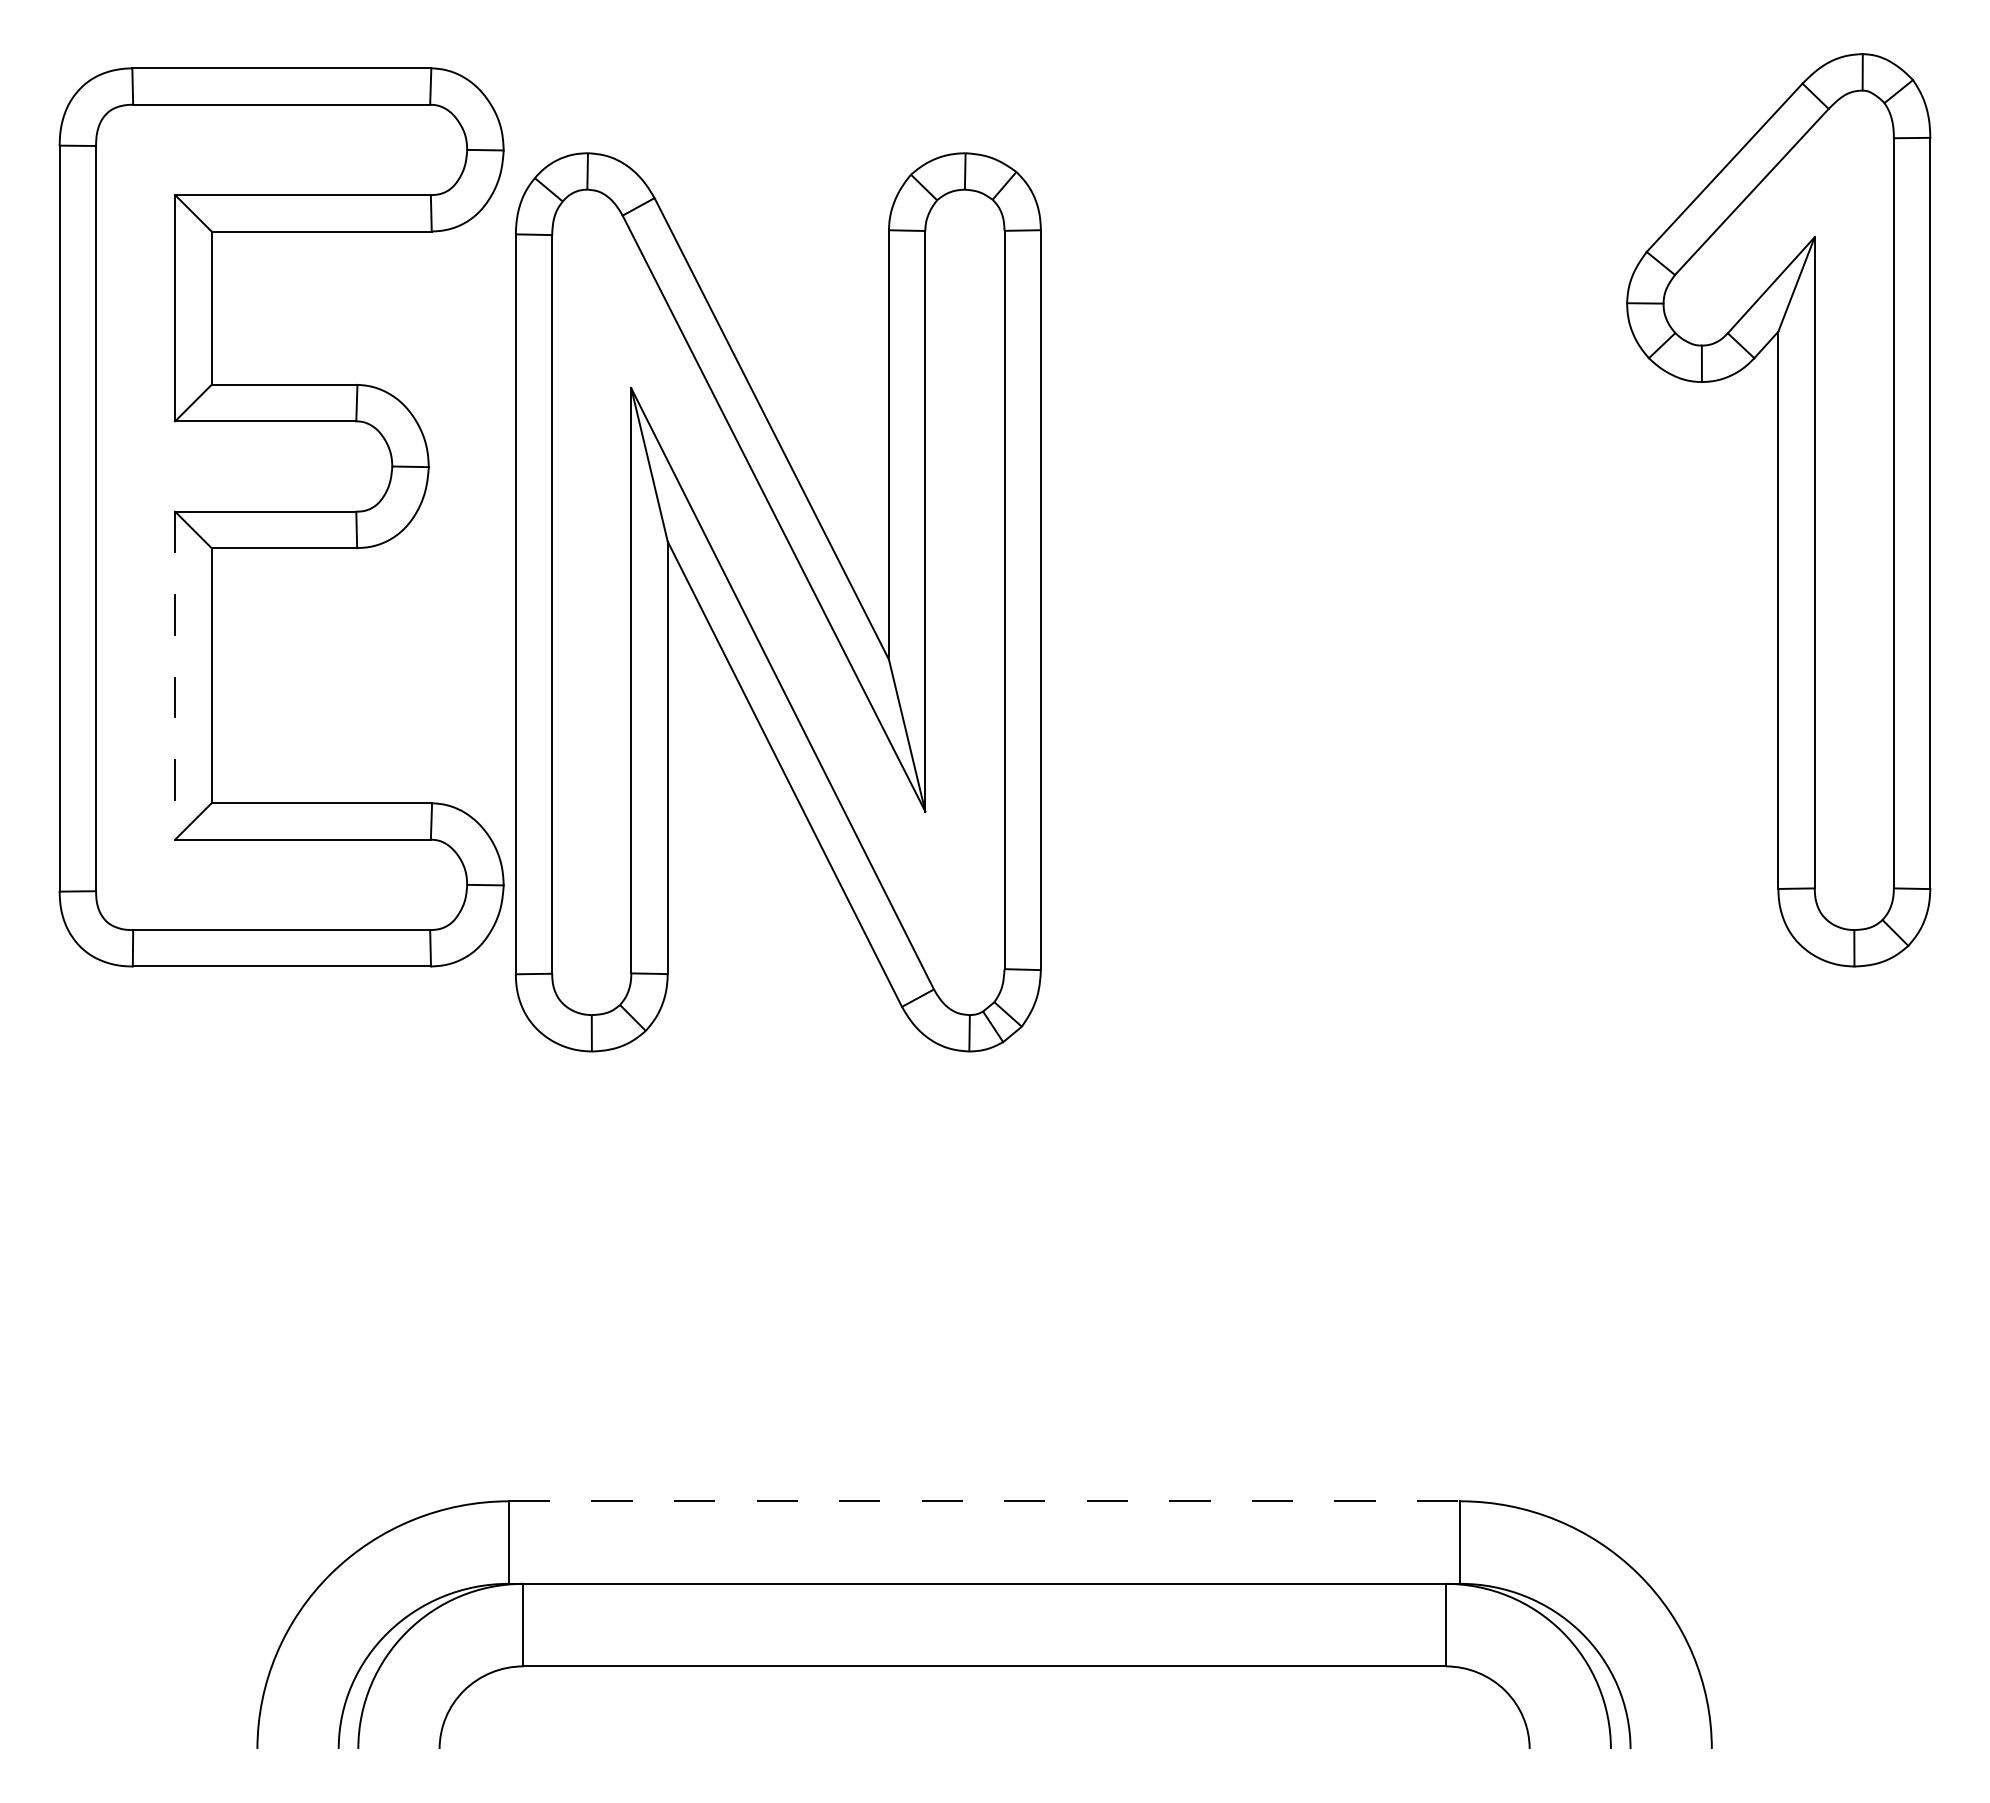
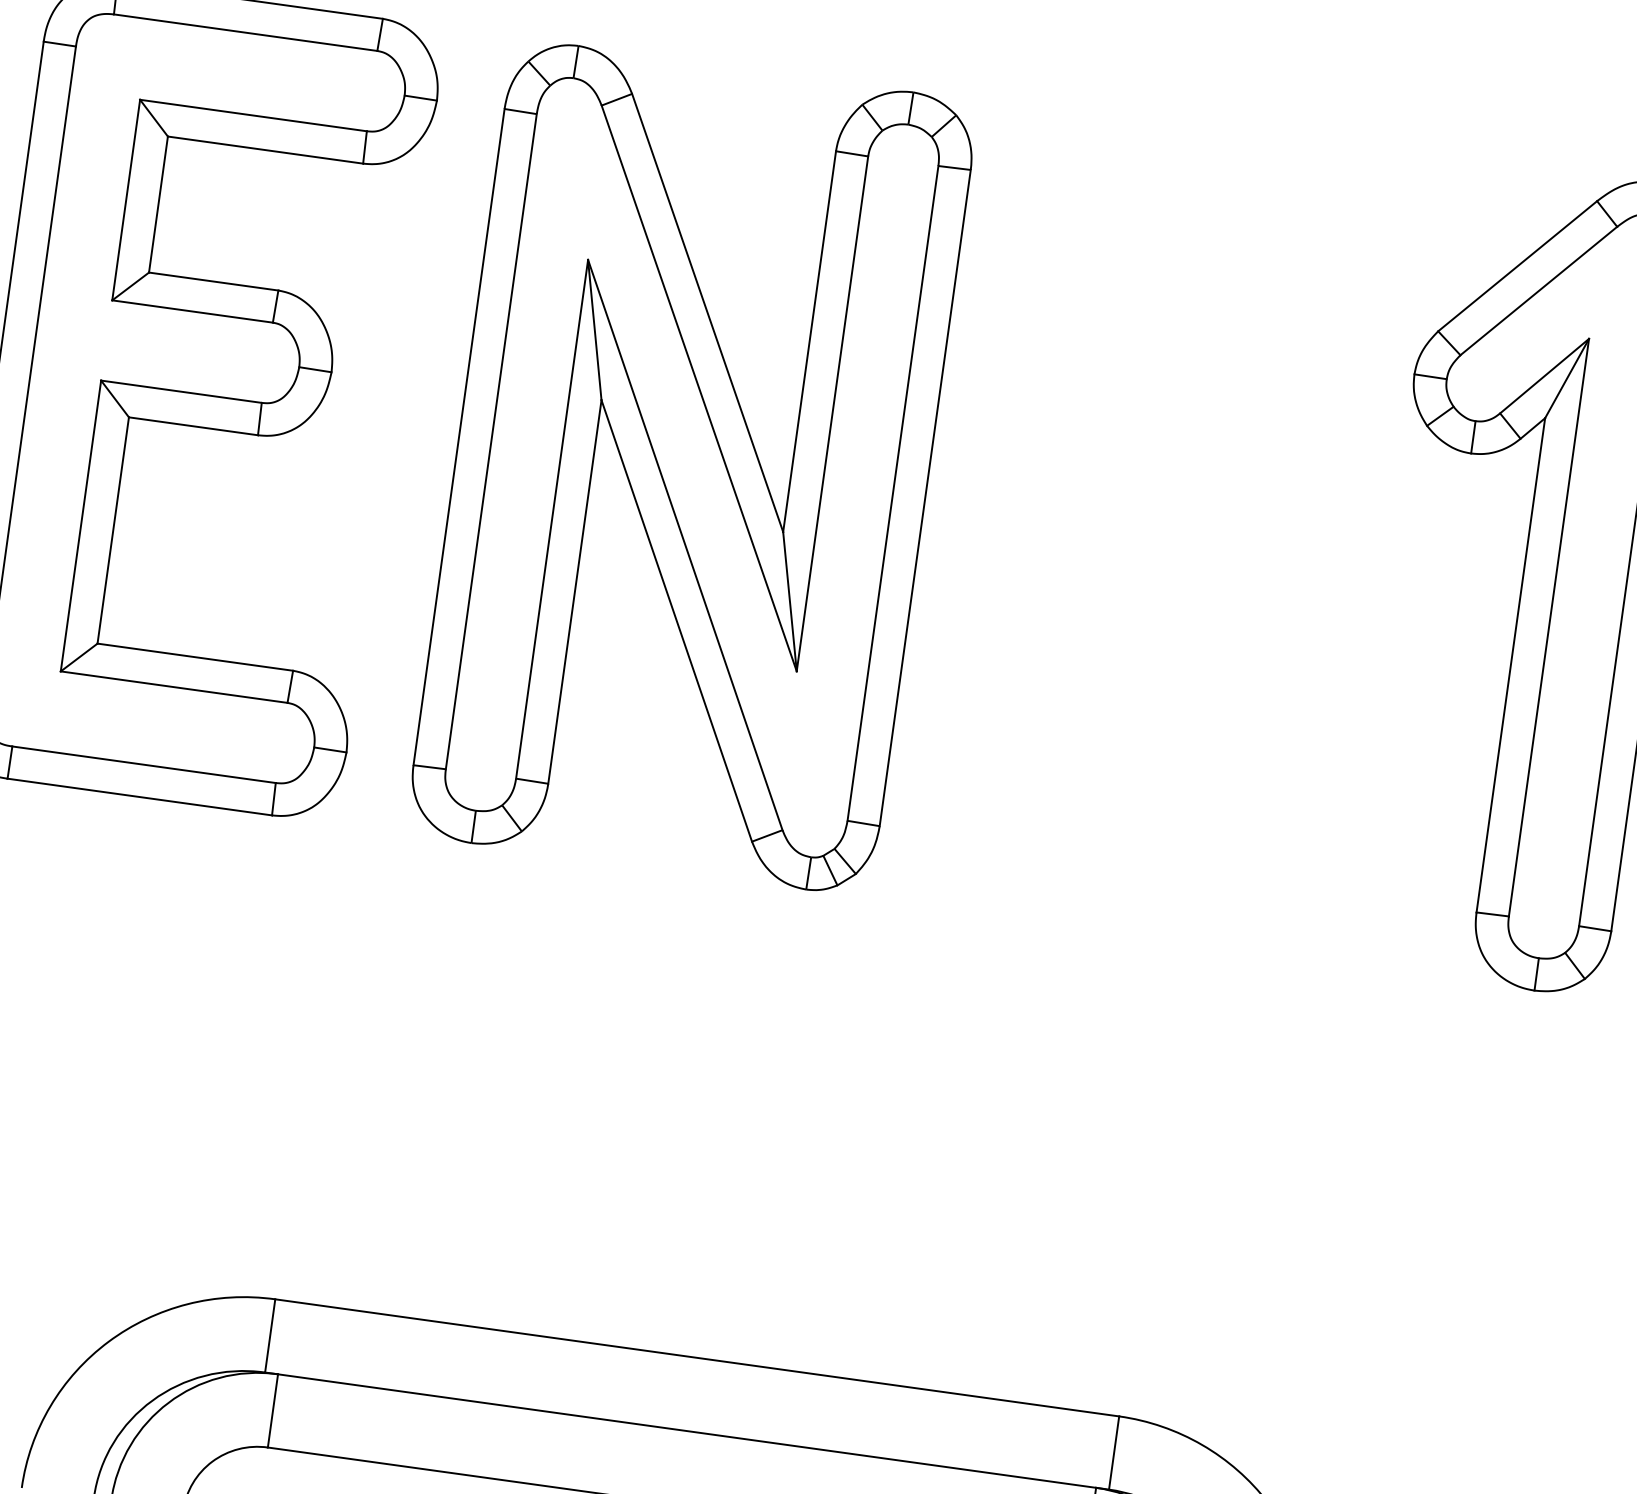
part: (778, 602) -> (692, 467), moved
line: (175, 675) -> (81, 525), dashed -> solid
line: (984, 1501) -> (697, 1358), dashed -> solid

